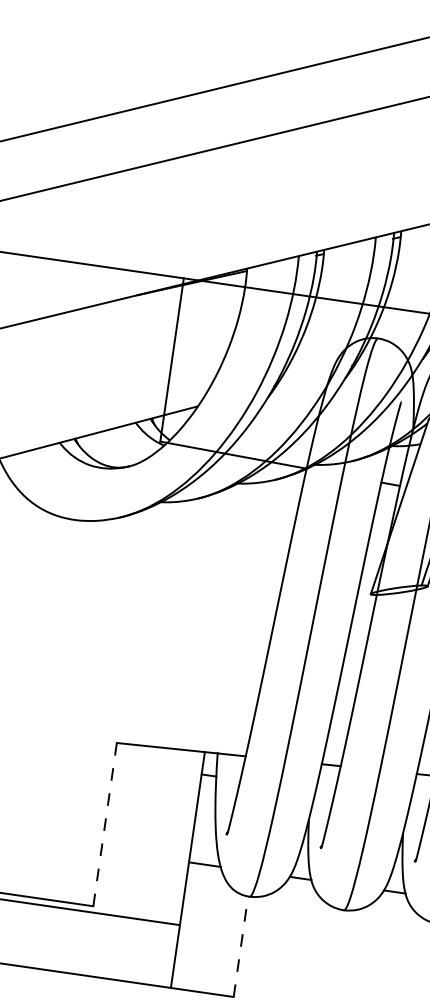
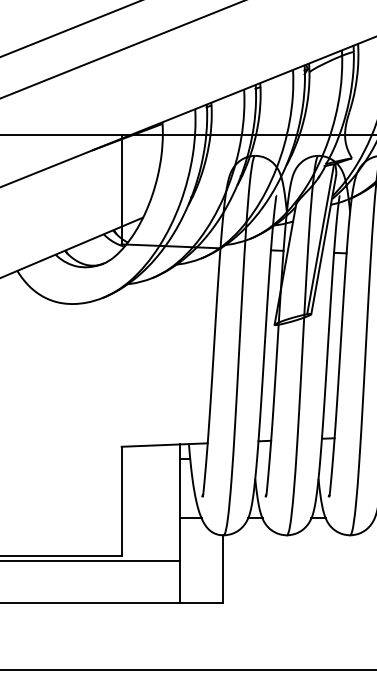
line: (104, 824) -> (121, 501), dashed -> solid
line: (240, 947) -> (222, 569), dashed -> solid

